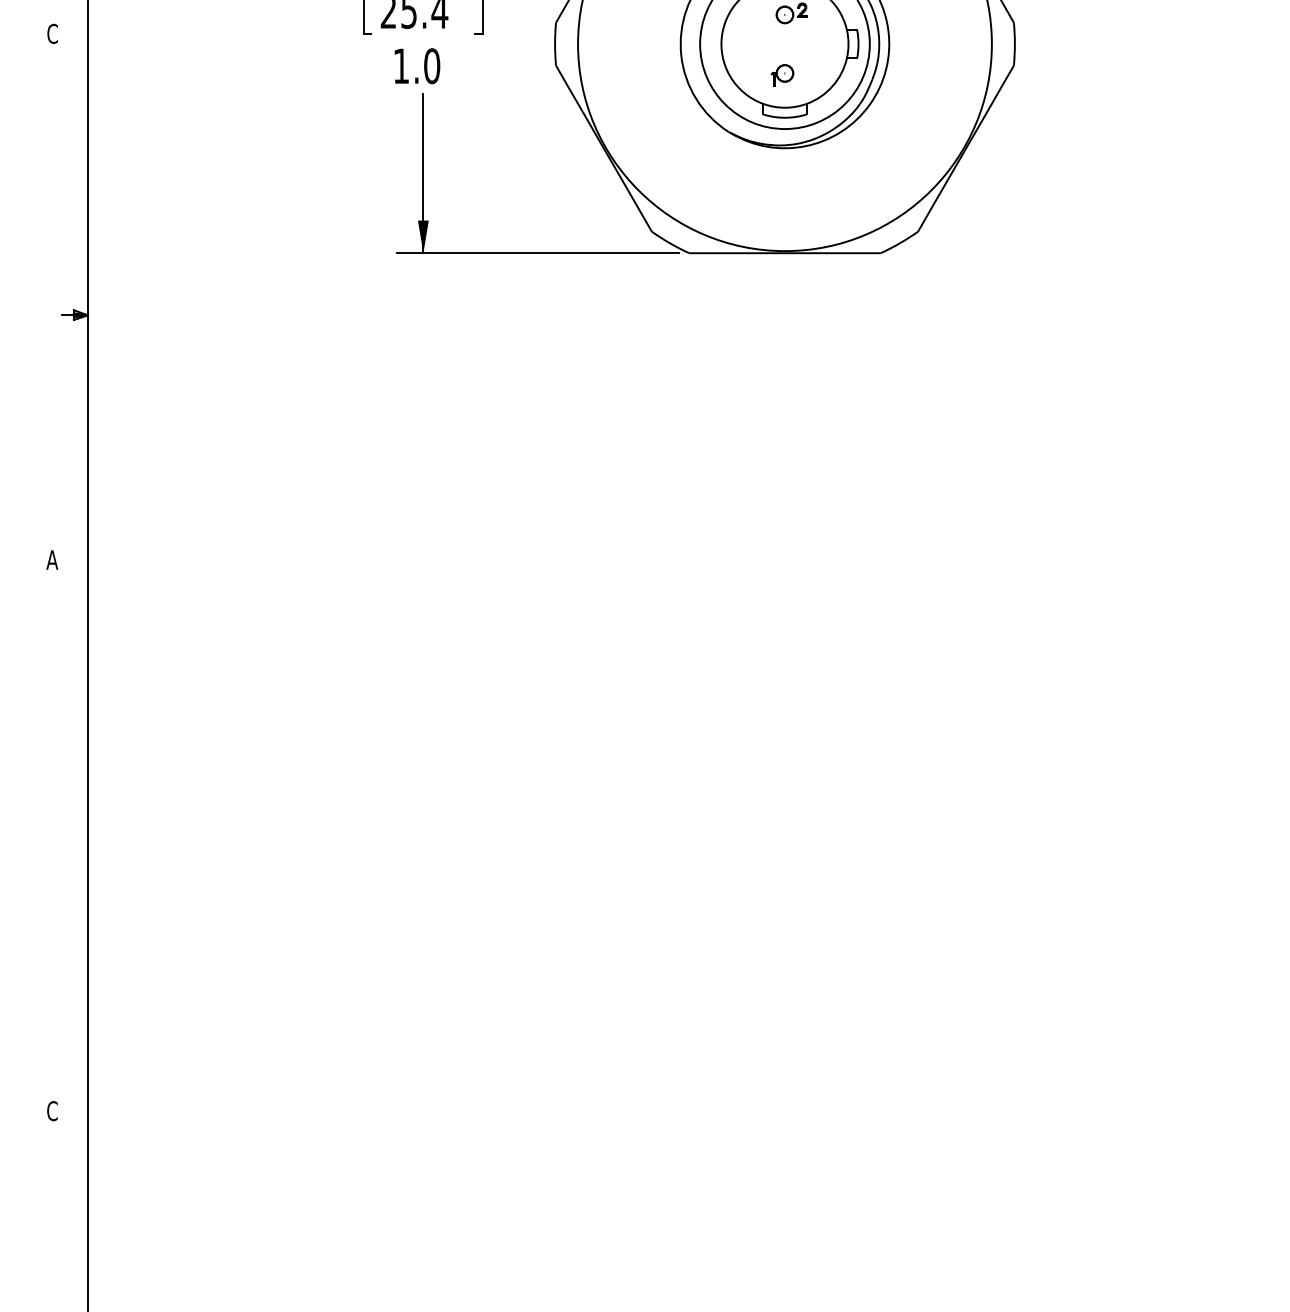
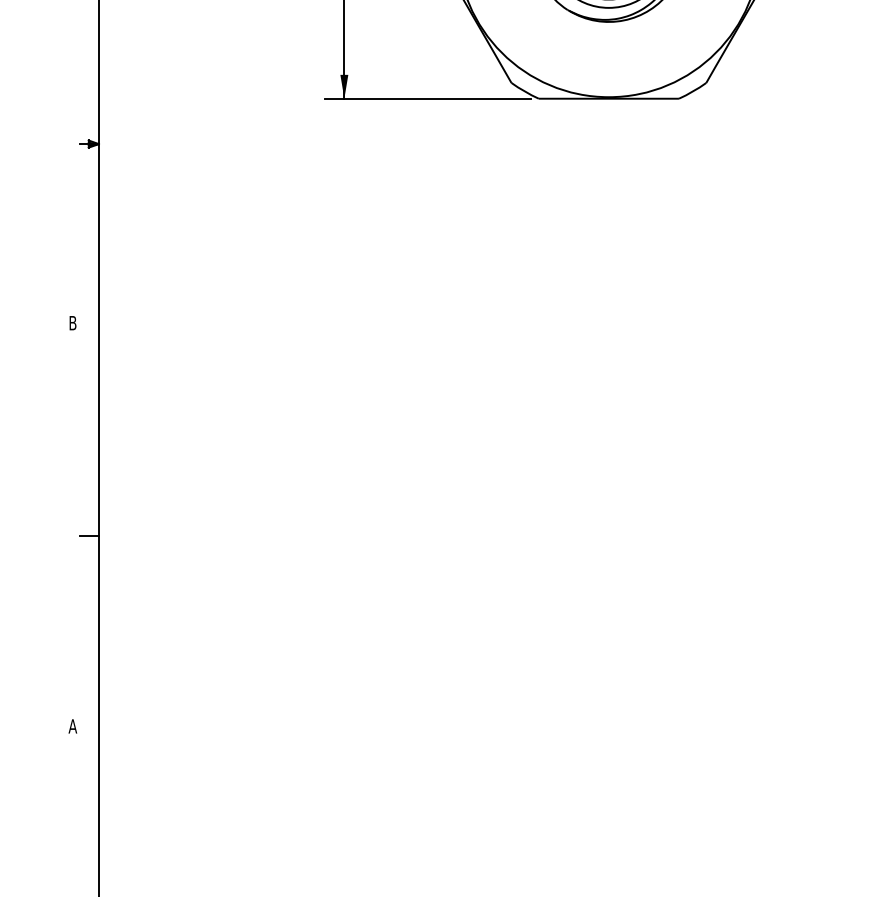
text: (52, 559) -> (73, 322), A -> B
line: (74, 850) -> (89, 535), added
text: (52, 1111) -> (73, 726), C -> A

